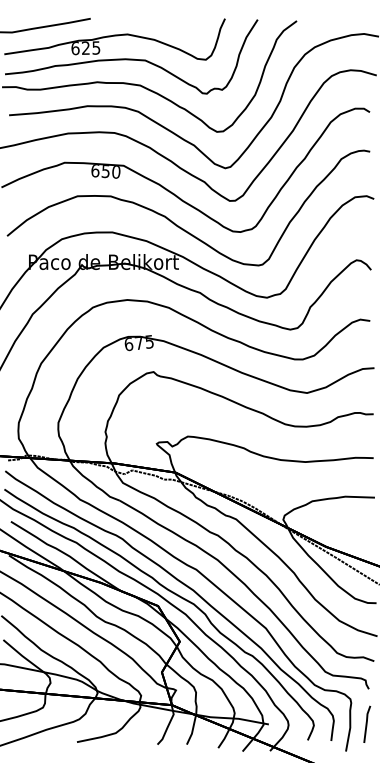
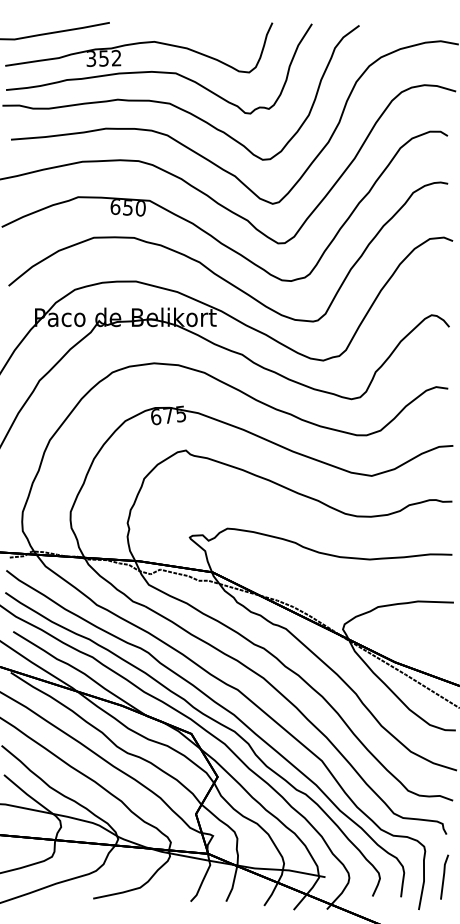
text: (85, 48) -> (103, 58), 625 -> 352

